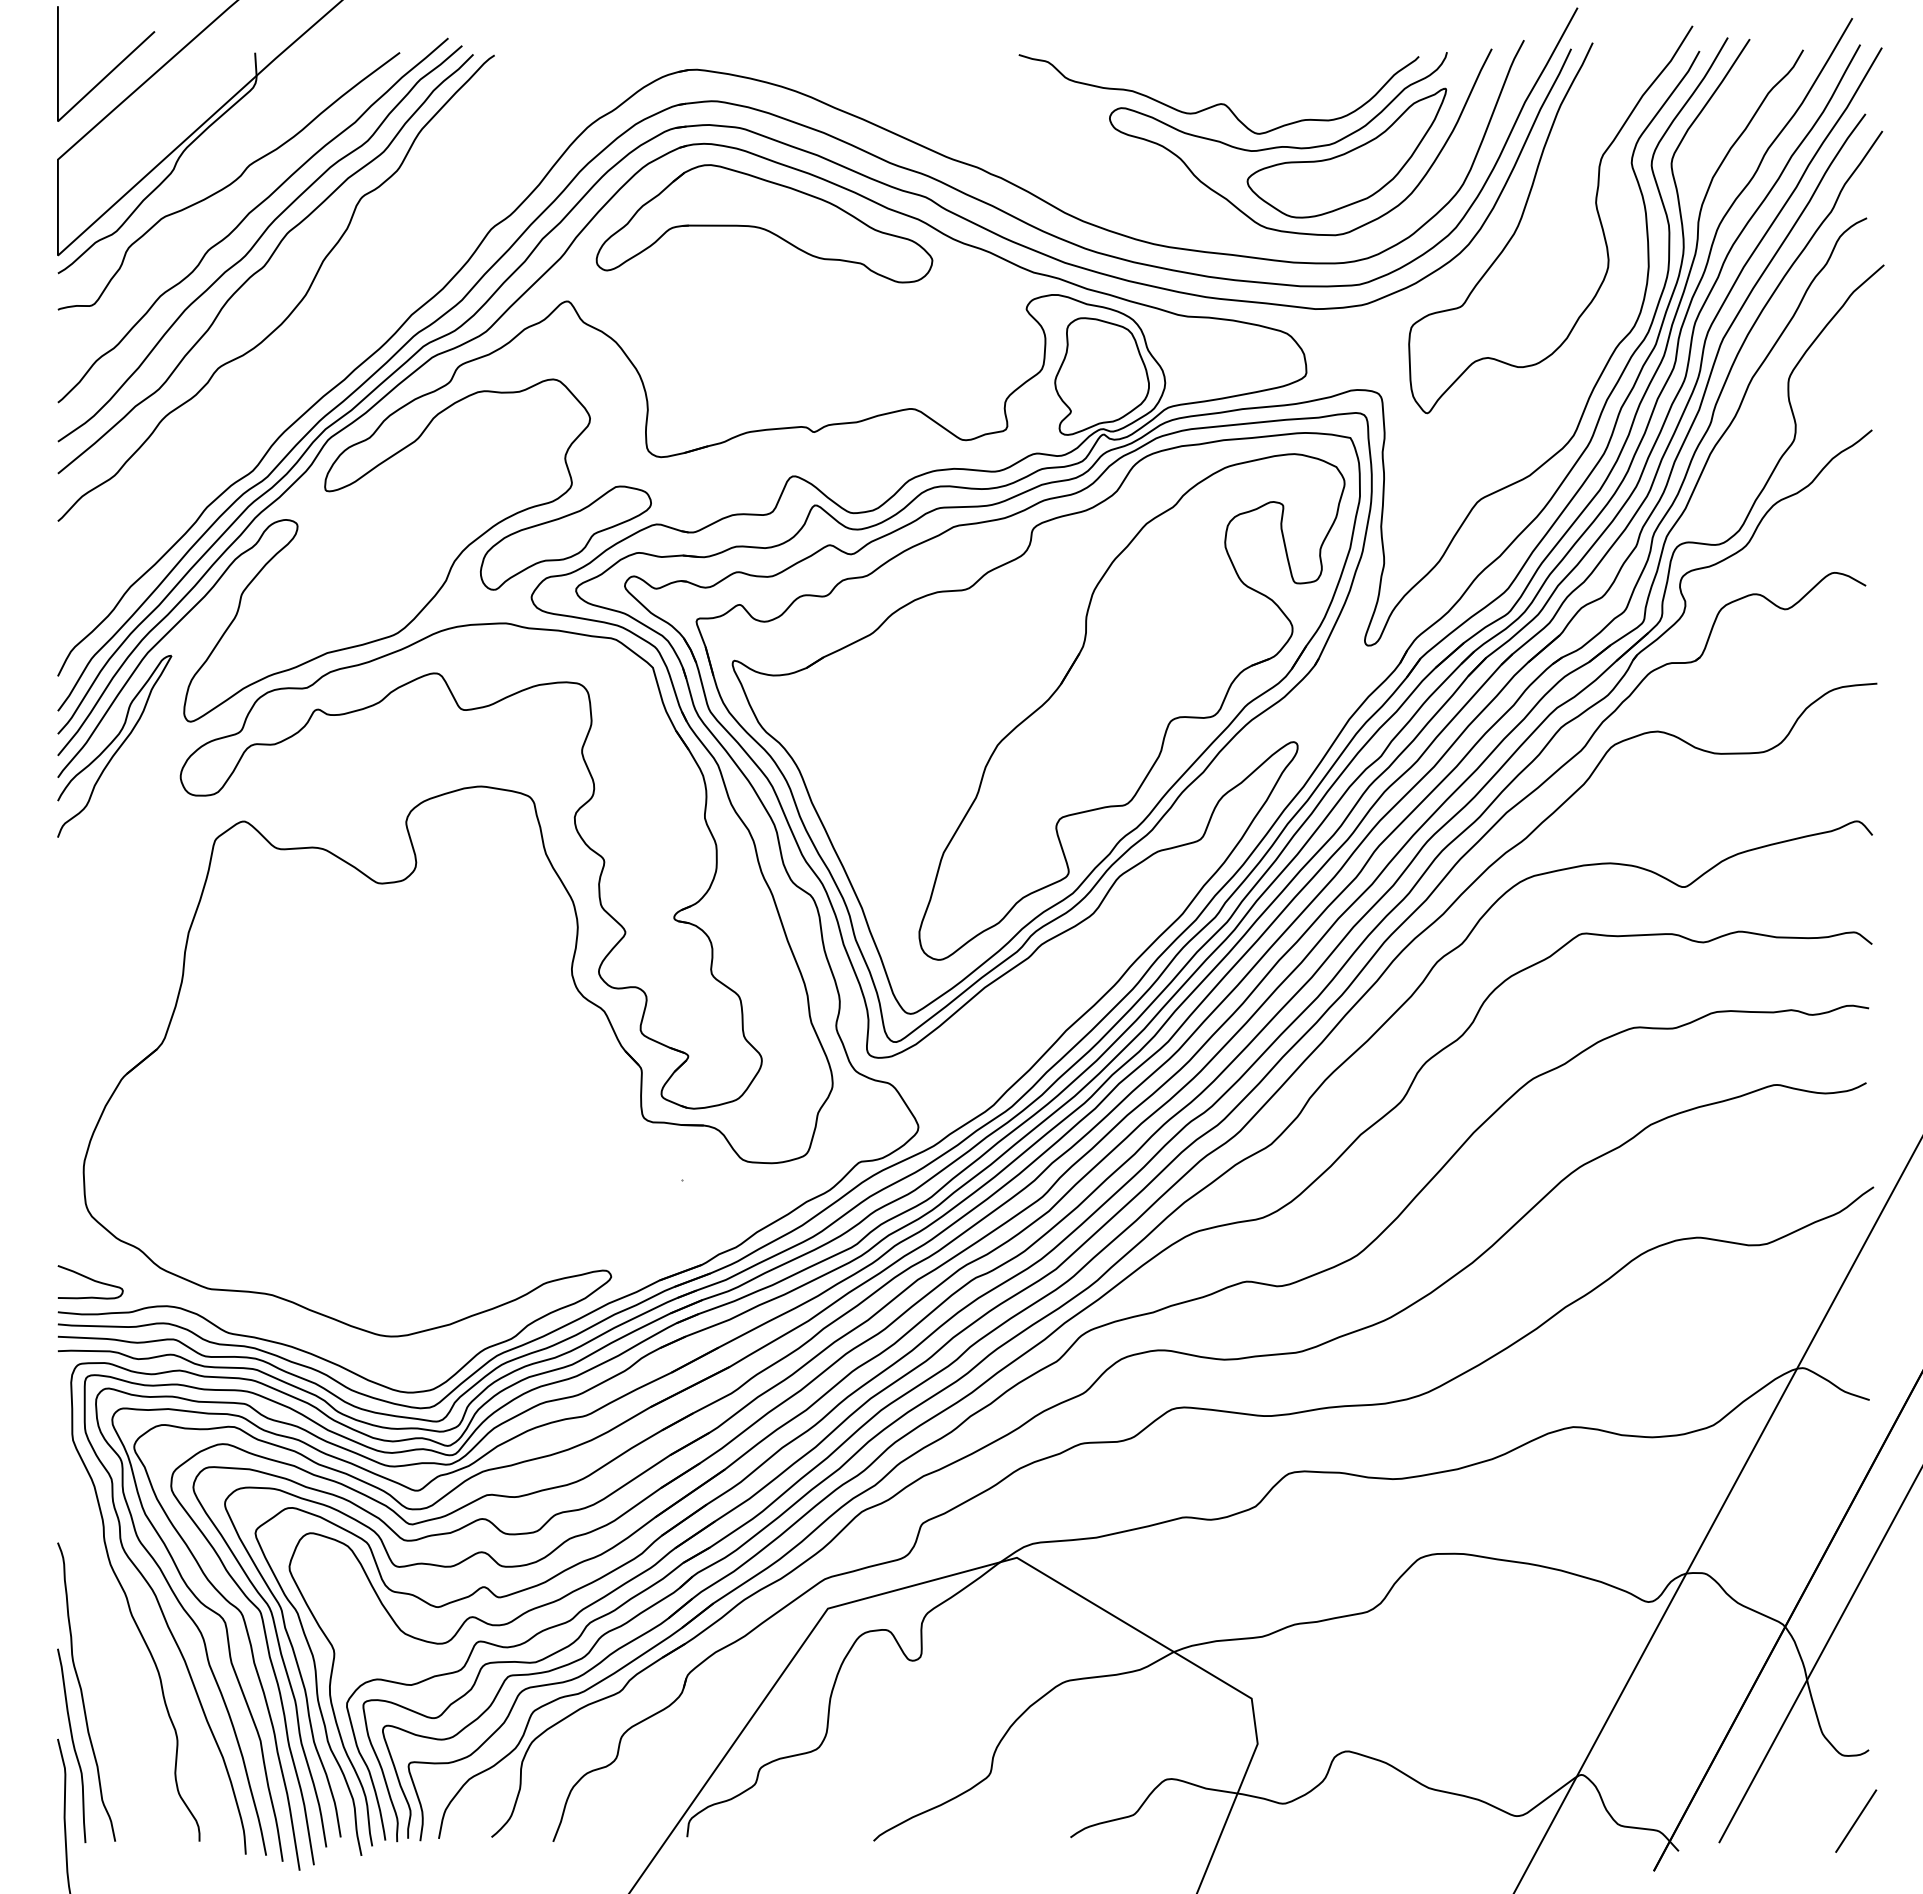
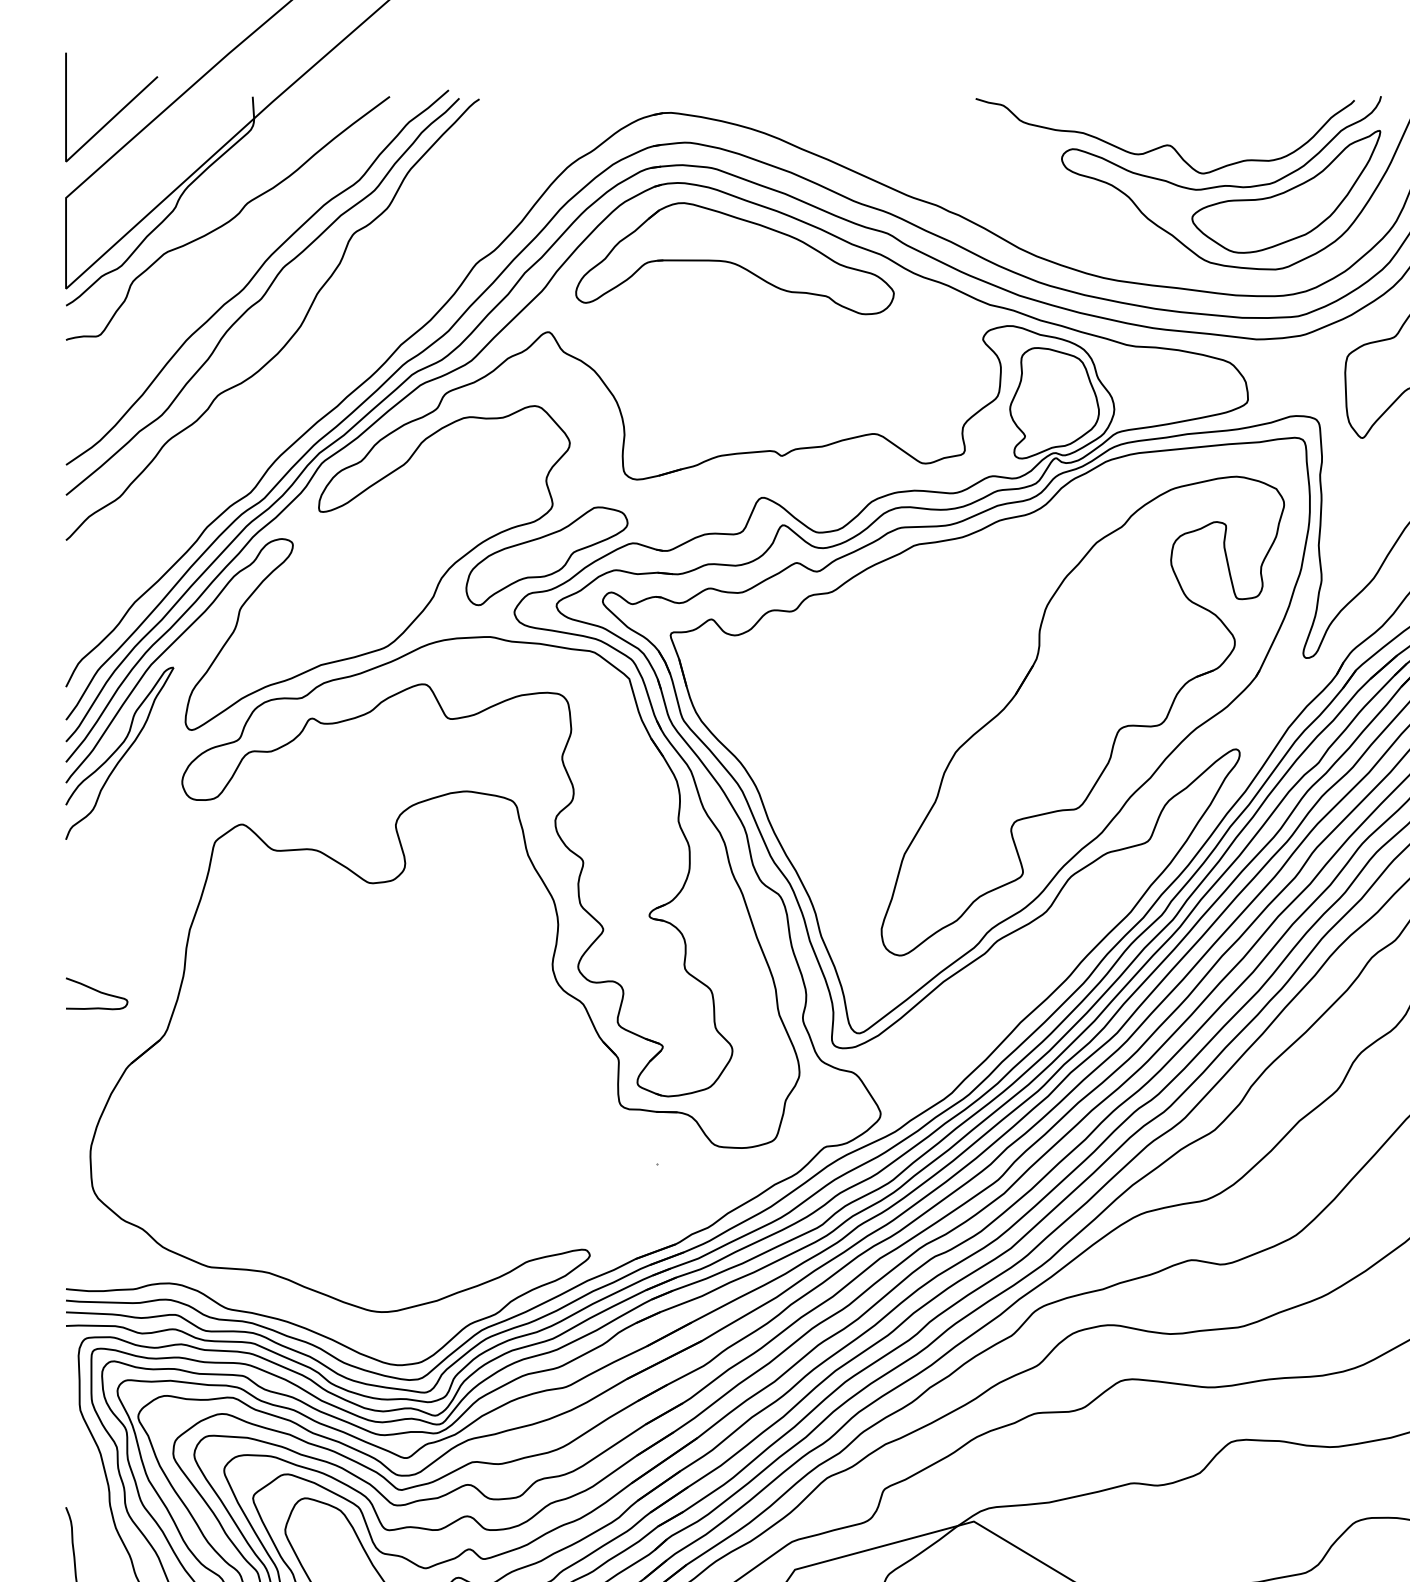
curve: (248, 215) -> (246, 250), removed
part: (1045, 723) -> (1000, 731), removed
curve: (91, 1280) -> (97, 992), moved

